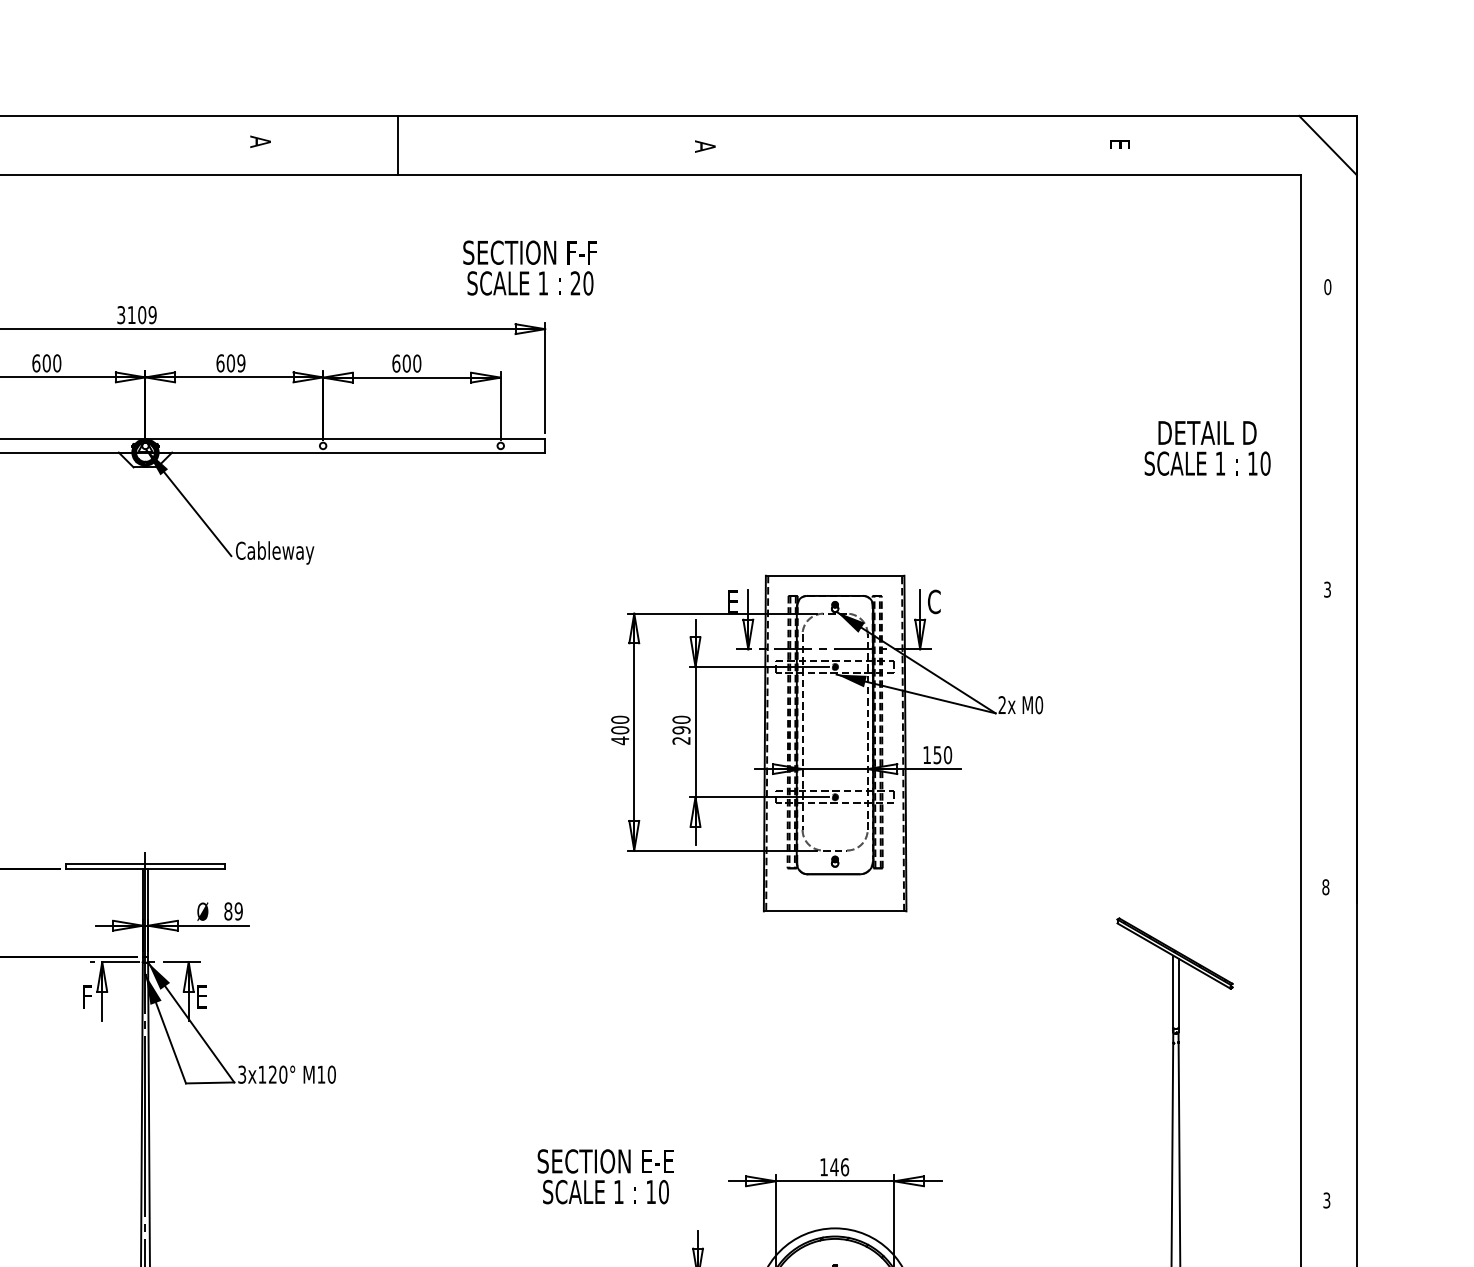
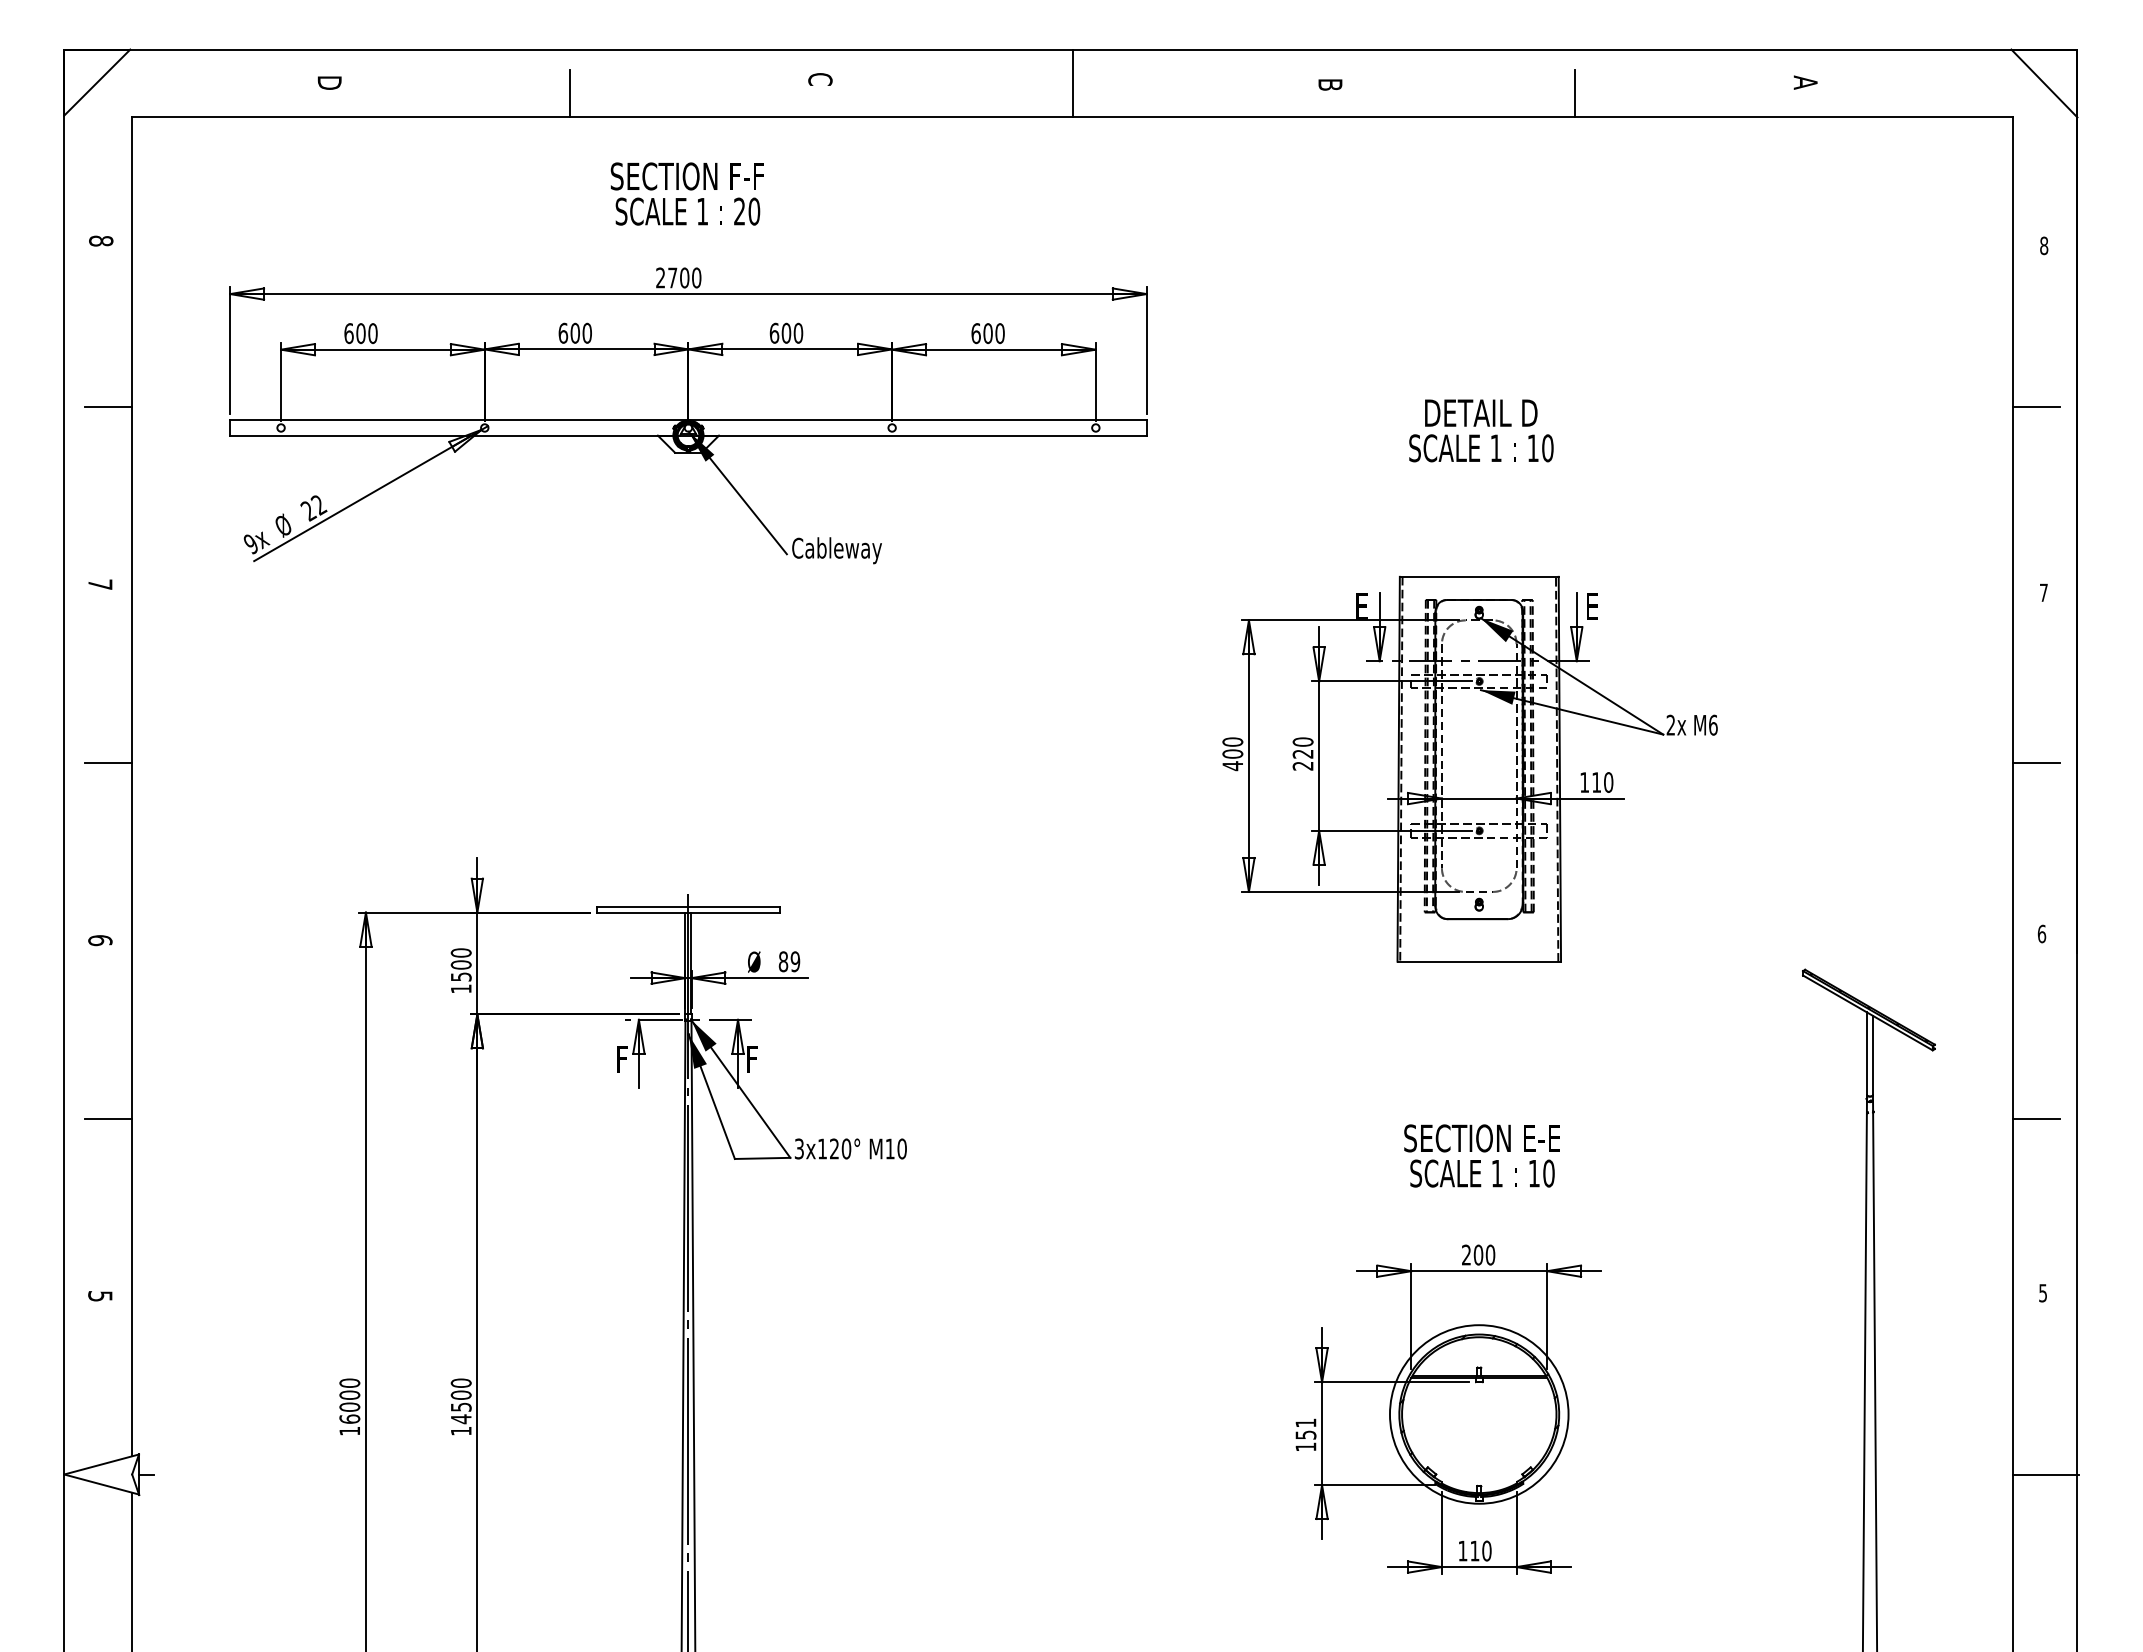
text: (260, 142) -> (820, 79), A -> C
text: (1119, 144) -> (1805, 82), E -> A
line: (397, 145) -> (1072, 83), moved
text: (705, 146) -> (1330, 84), A -> B
line: (42, 154) -> (570, 93), added
line: (919, 154) -> (1575, 93), added
text: (529, 267) -> (686, 193), moved
text: (1328, 286) -> (2044, 245), 0 -> 8
text: (136, 314) -> (678, 277), 3109 -> 2700
text: (241, 363) -> (798, 333), 609 -> 600
line: (1321, 428) -> (2036, 407), added
text: (1207, 448) -> (1481, 430), moved
text: (1327, 589) -> (2043, 592), 3 -> 7
text: (933, 601) -> (1592, 606), C -> E
text: (1039, 704) -> (1713, 724), M0 -> M6
text: (680, 729) -> (1302, 753), 290 -> 220
line: (1321, 737) -> (2036, 762), added
text: (937, 755) -> (1596, 782), 150 -> 110
text: (1325, 886) -> (2041, 933), 8 -> 6
text: (203, 996) -> (754, 1059), E -> F
line: (1321, 1048) -> (2036, 1118), added
text: (834, 1166) -> (1478, 1254), 146 -> 200
text: (605, 1176) -> (1481, 1155), moved
text: (1327, 1199) -> (2043, 1292), 3 -> 5

